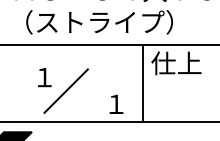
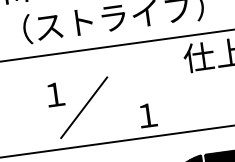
line: (142, 83) -> (176, 85), removed

